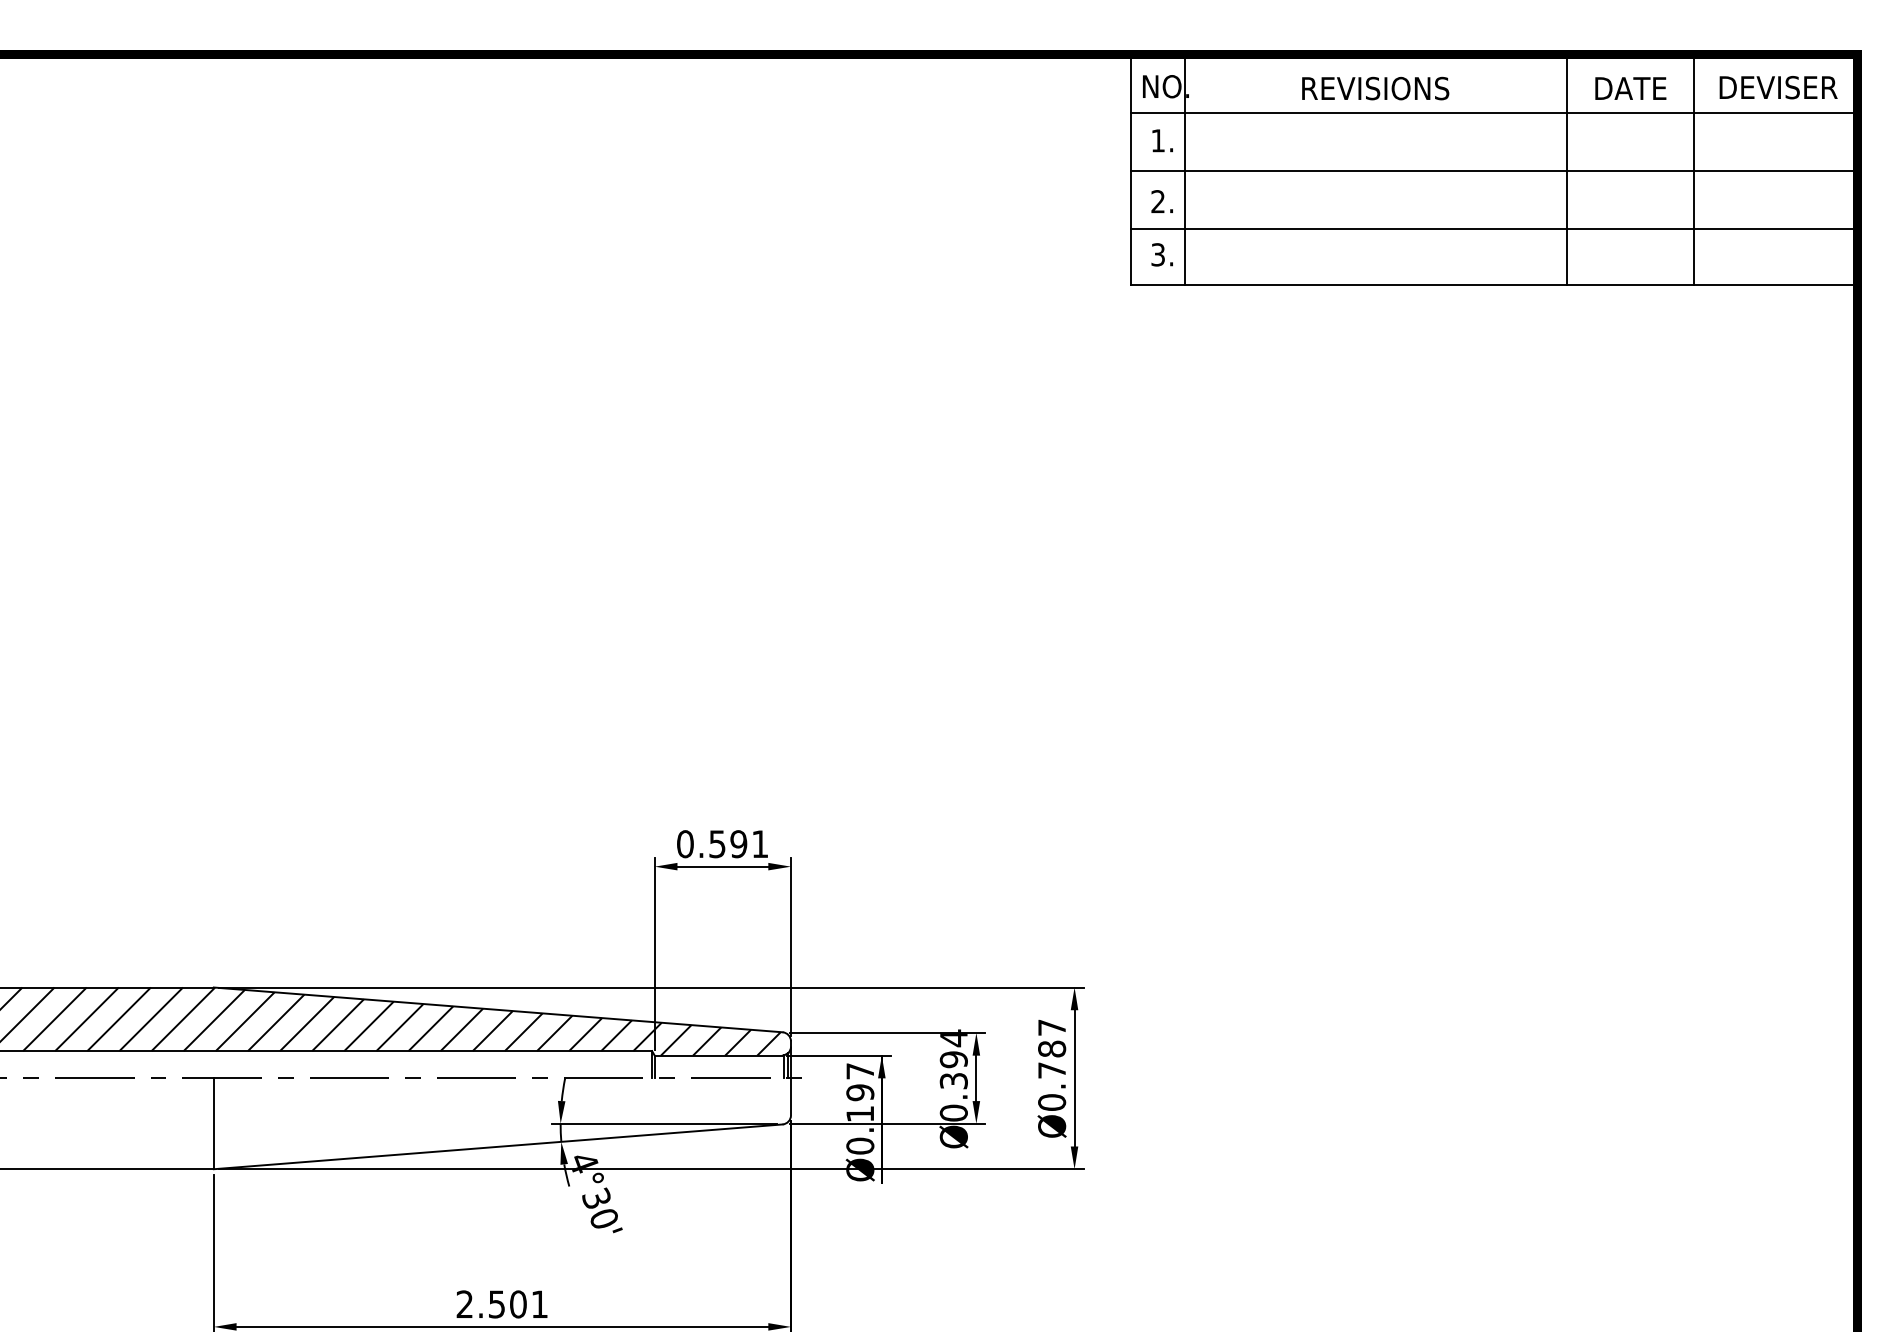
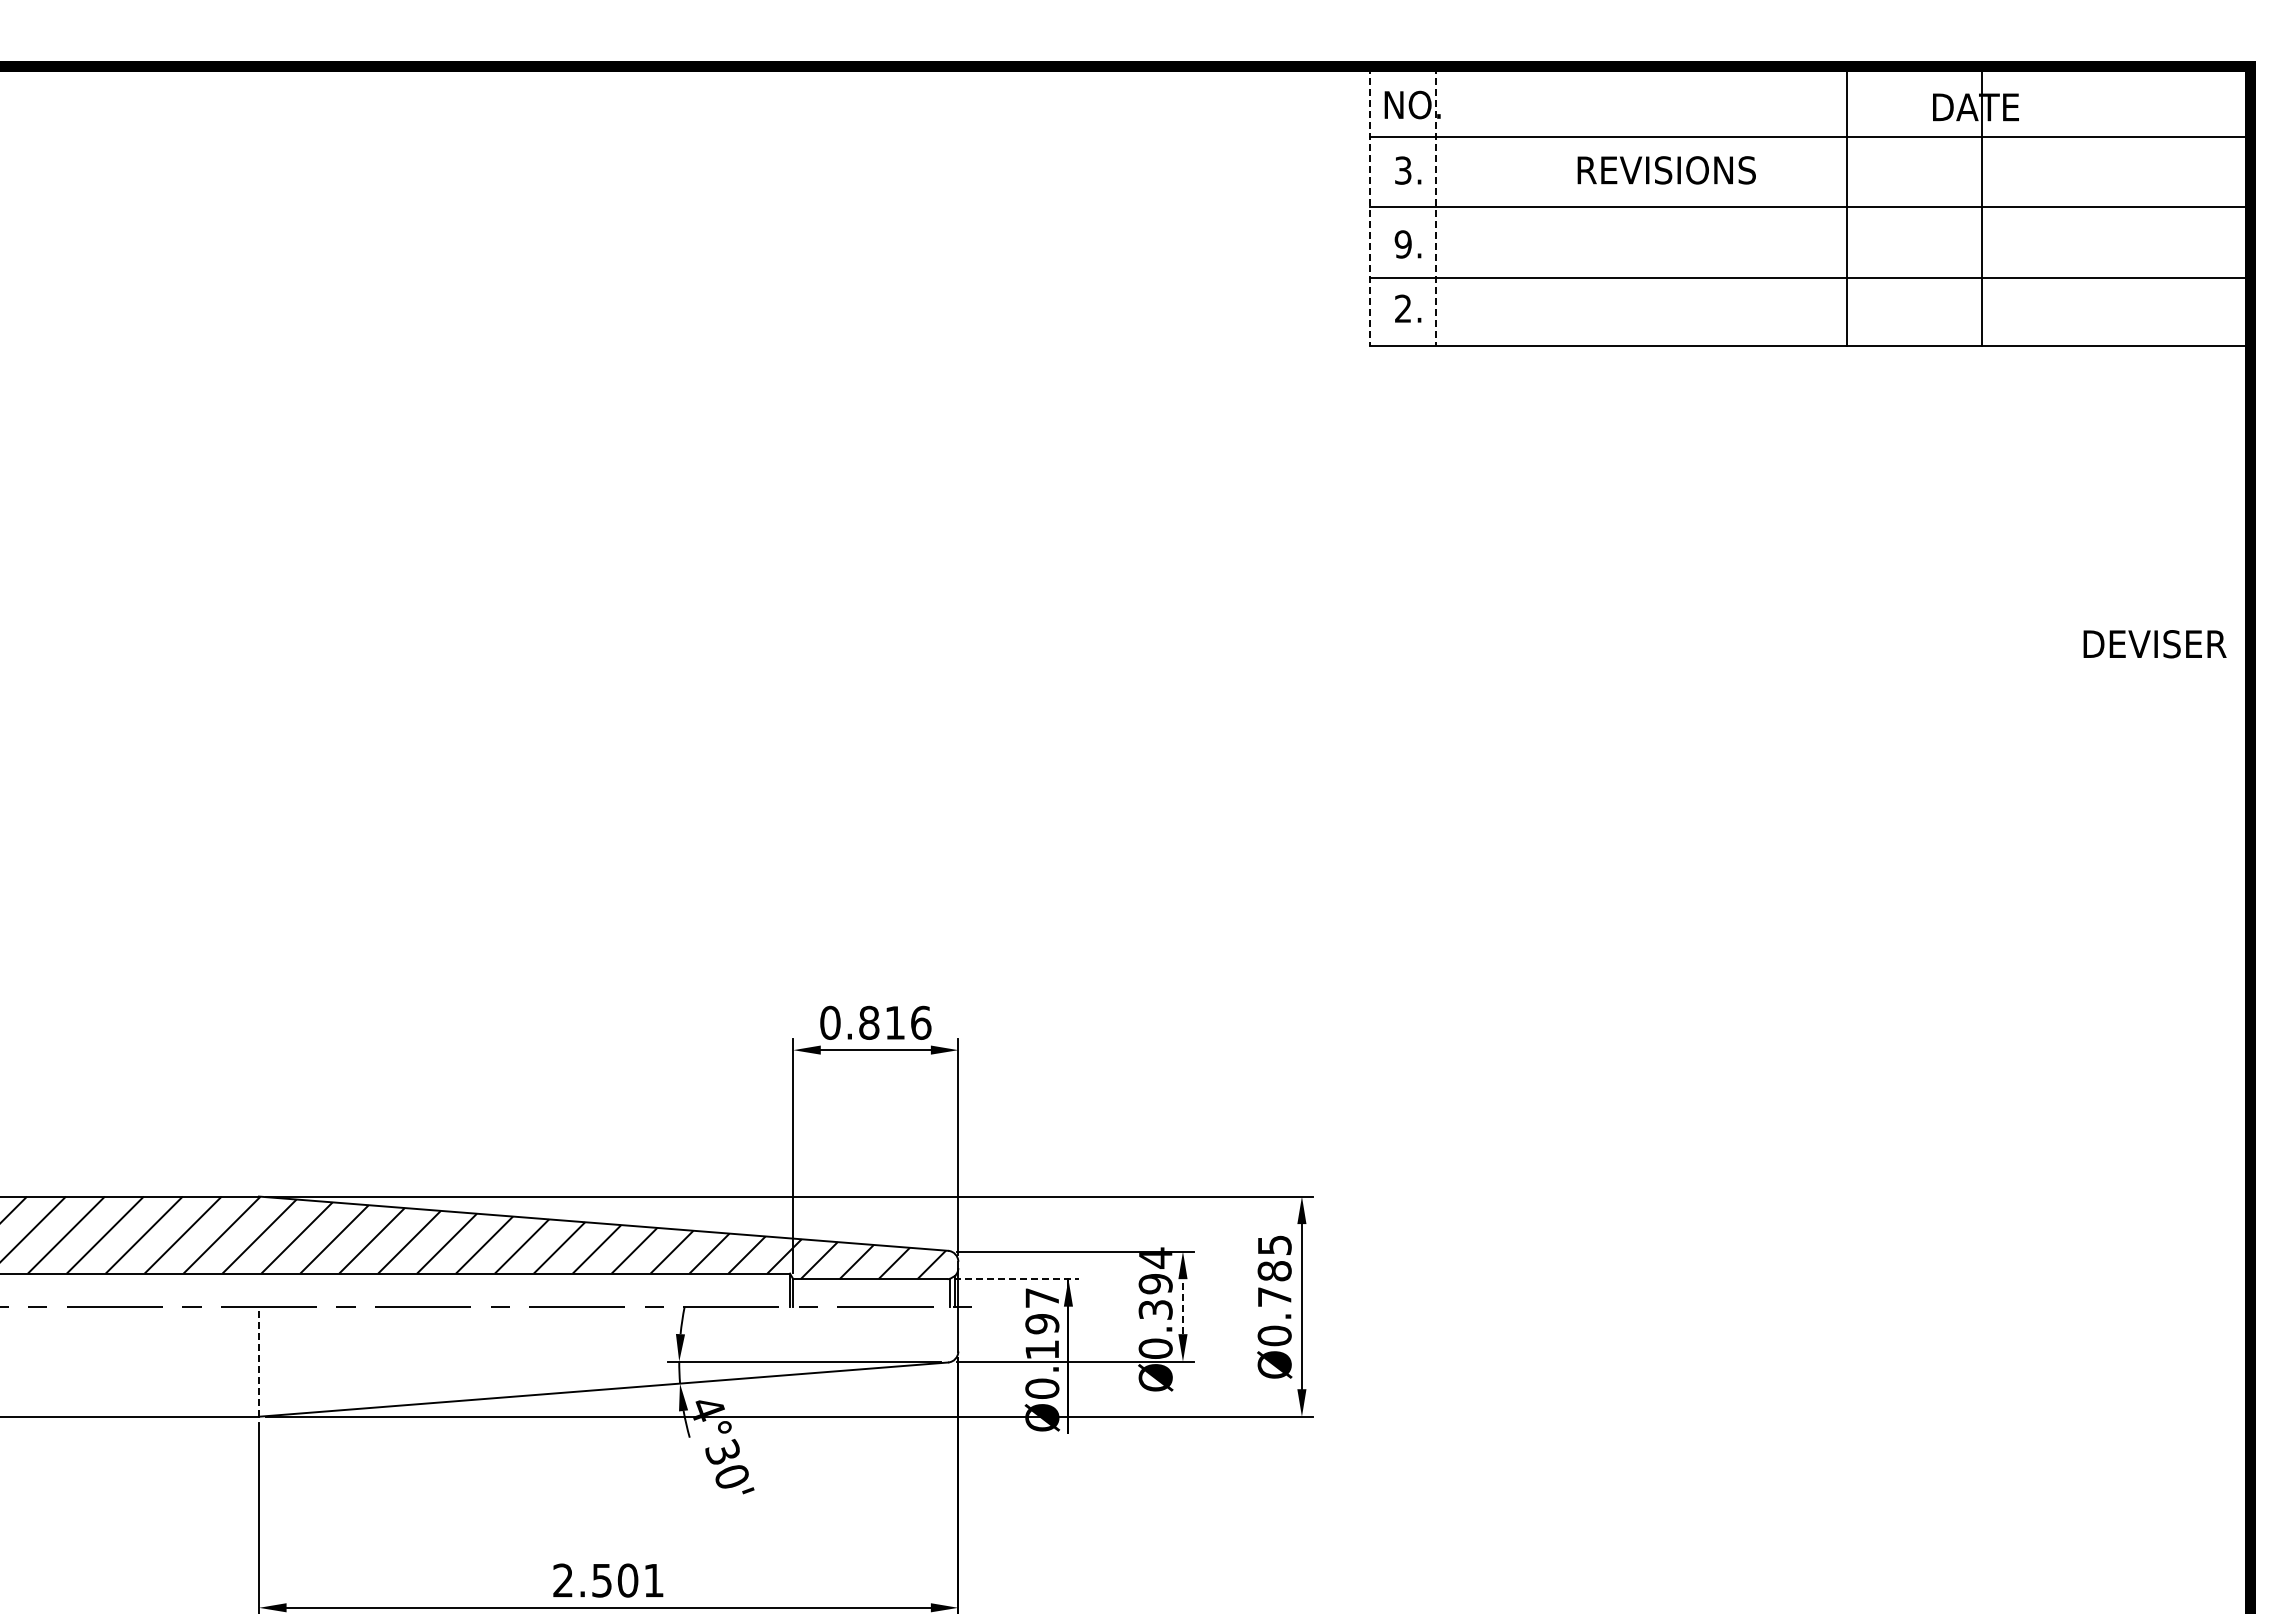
text: (1778, 87) -> (2154, 644), moved
text: (1375, 88) -> (1666, 170), moved
text: (1158, 140) -> (1403, 170), 1. -> 3.
line: (1566, 169) -> (1847, 205), moved
line: (1693, 169) -> (1982, 205), moved
line: (1130, 170) -> (1369, 206), solid -> dashed
line: (1184, 170) -> (1435, 206), solid -> dashed
text: (1157, 201) -> (1402, 244), 2. -> 9.
text: (1158, 254) -> (1403, 308), 3. -> 2.
text: (739, 843) -> (895, 1022), 0.591 -> 0.816
text: (1051, 1027) -> (1274, 1244), Ø0.787 -> Ø0.785
line: (838, 1055) -> (1016, 1279), solid -> dashed
line: (975, 1078) -> (1182, 1306), solid -> dashed
line: (214, 1123) -> (259, 1361), solid -> dashed

